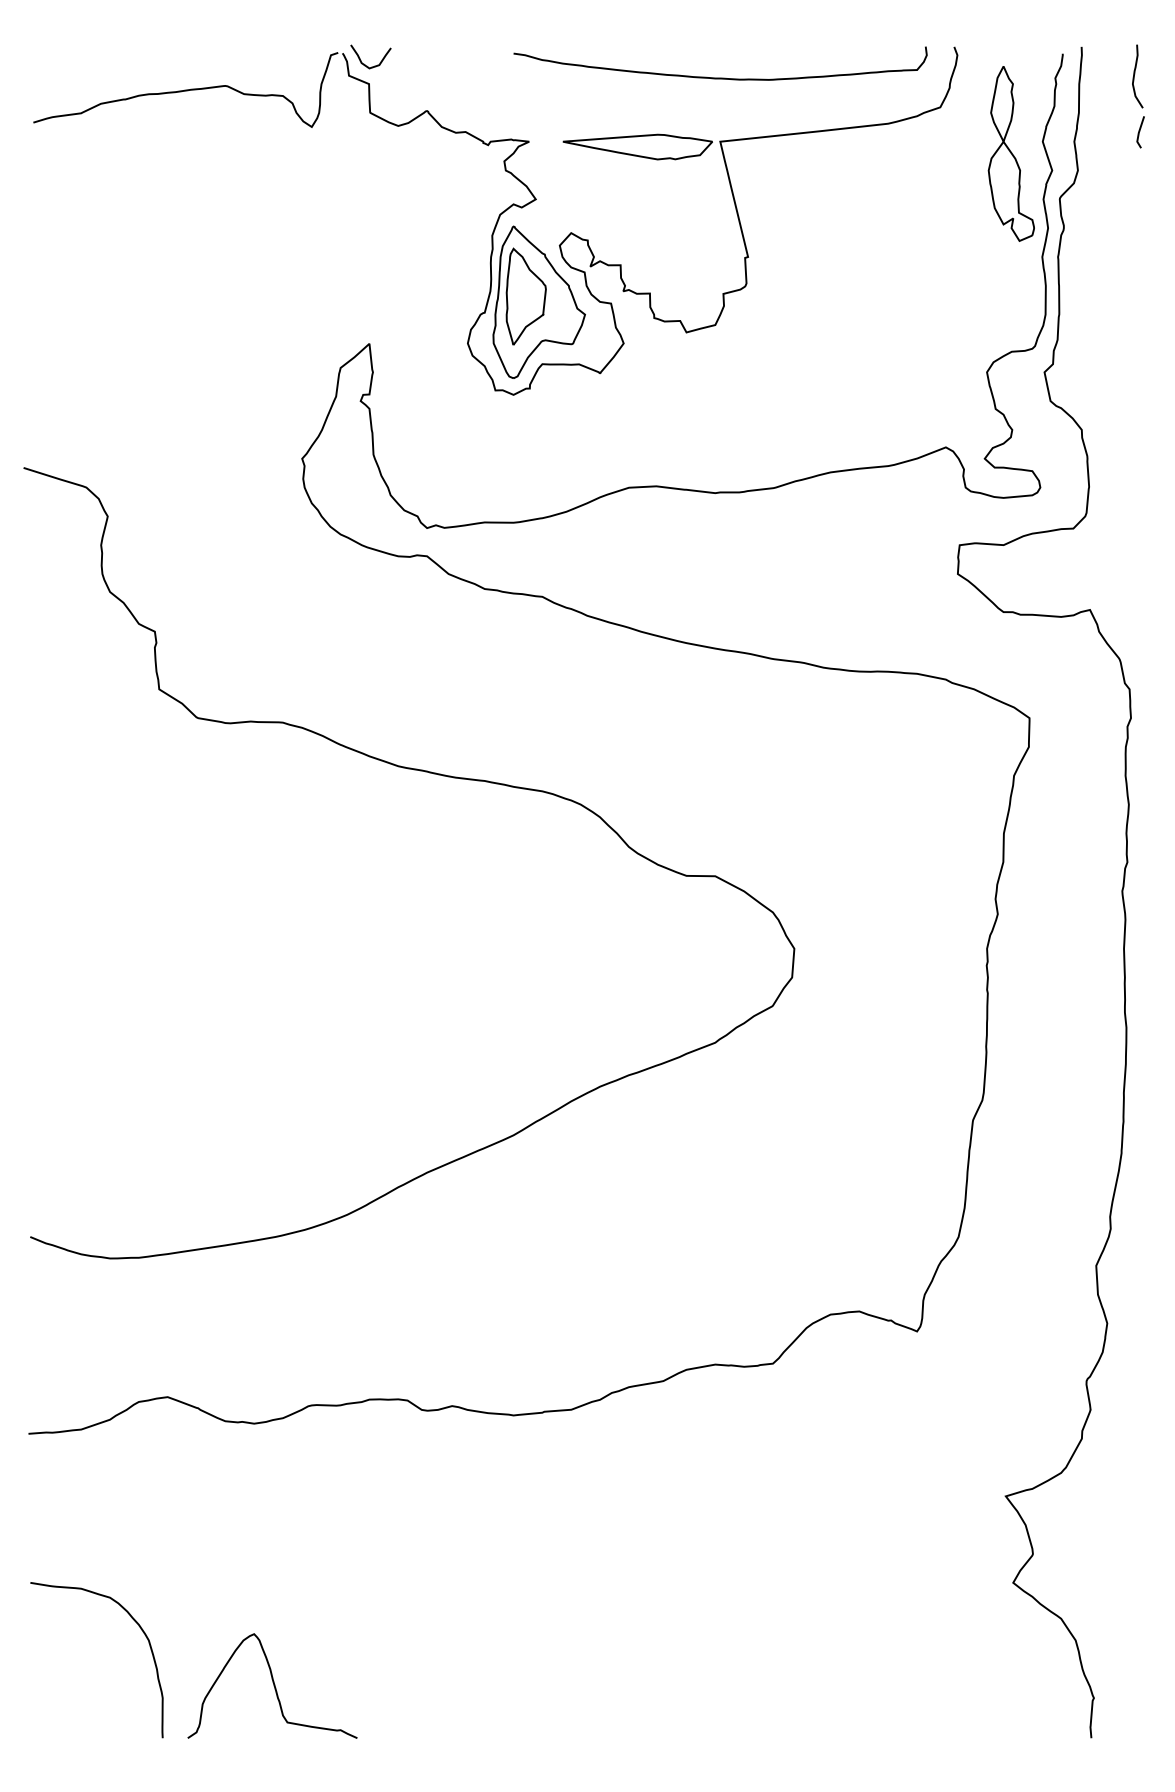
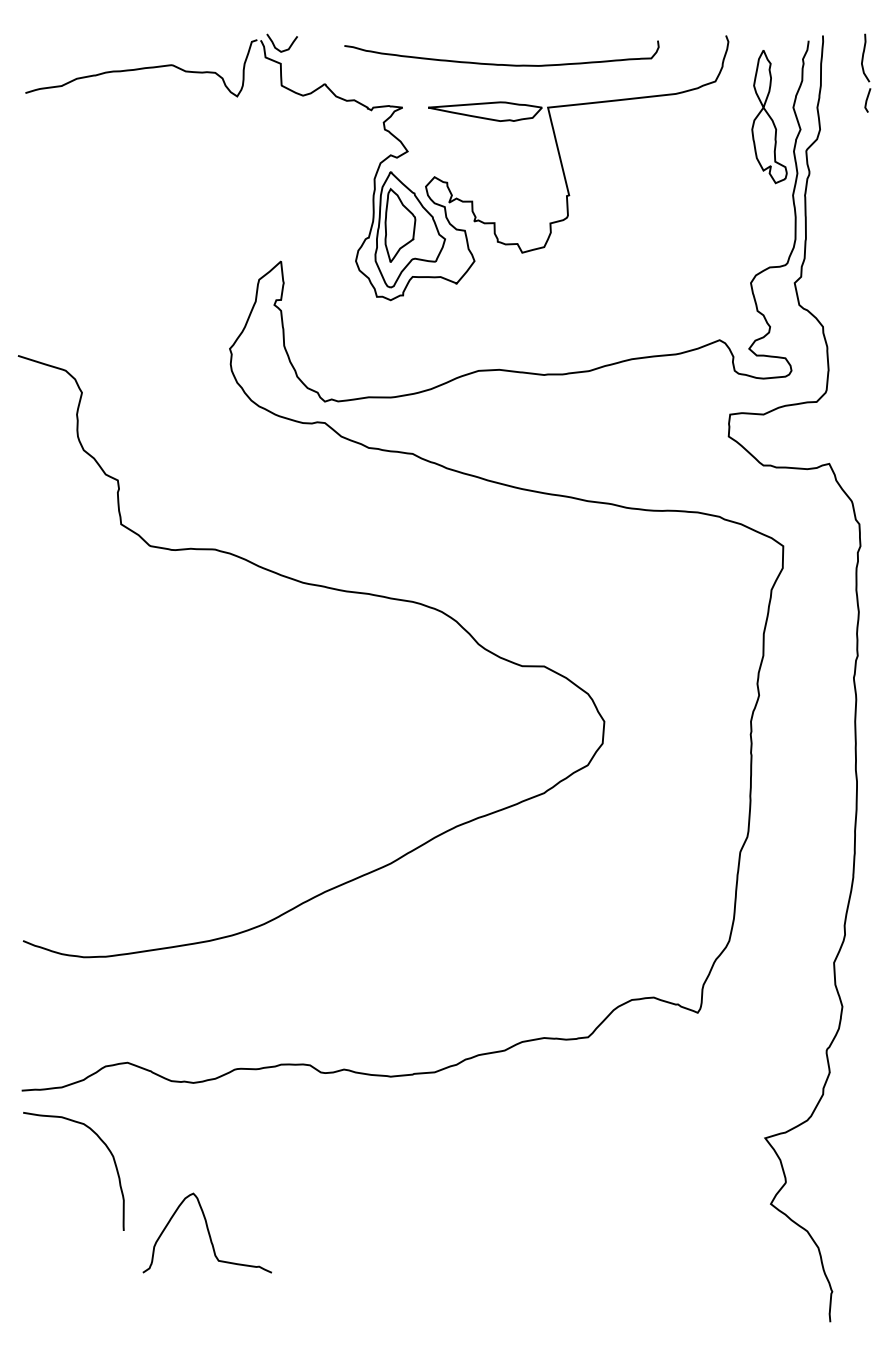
curve: (720, 77) -> (501, 64), moved
curve: (140, 1629) -> (106, 1148), moved
curve: (273, 1685) -> (208, 1232), moved

